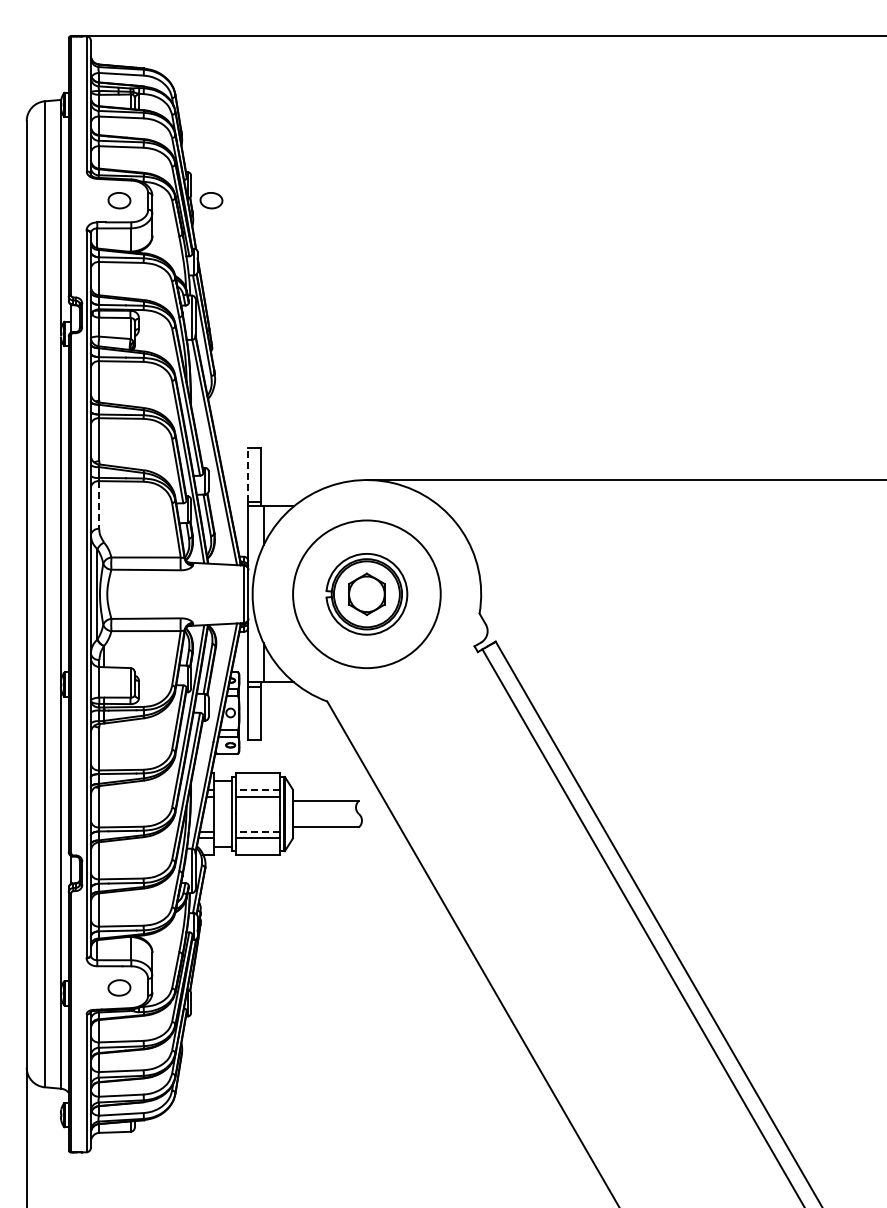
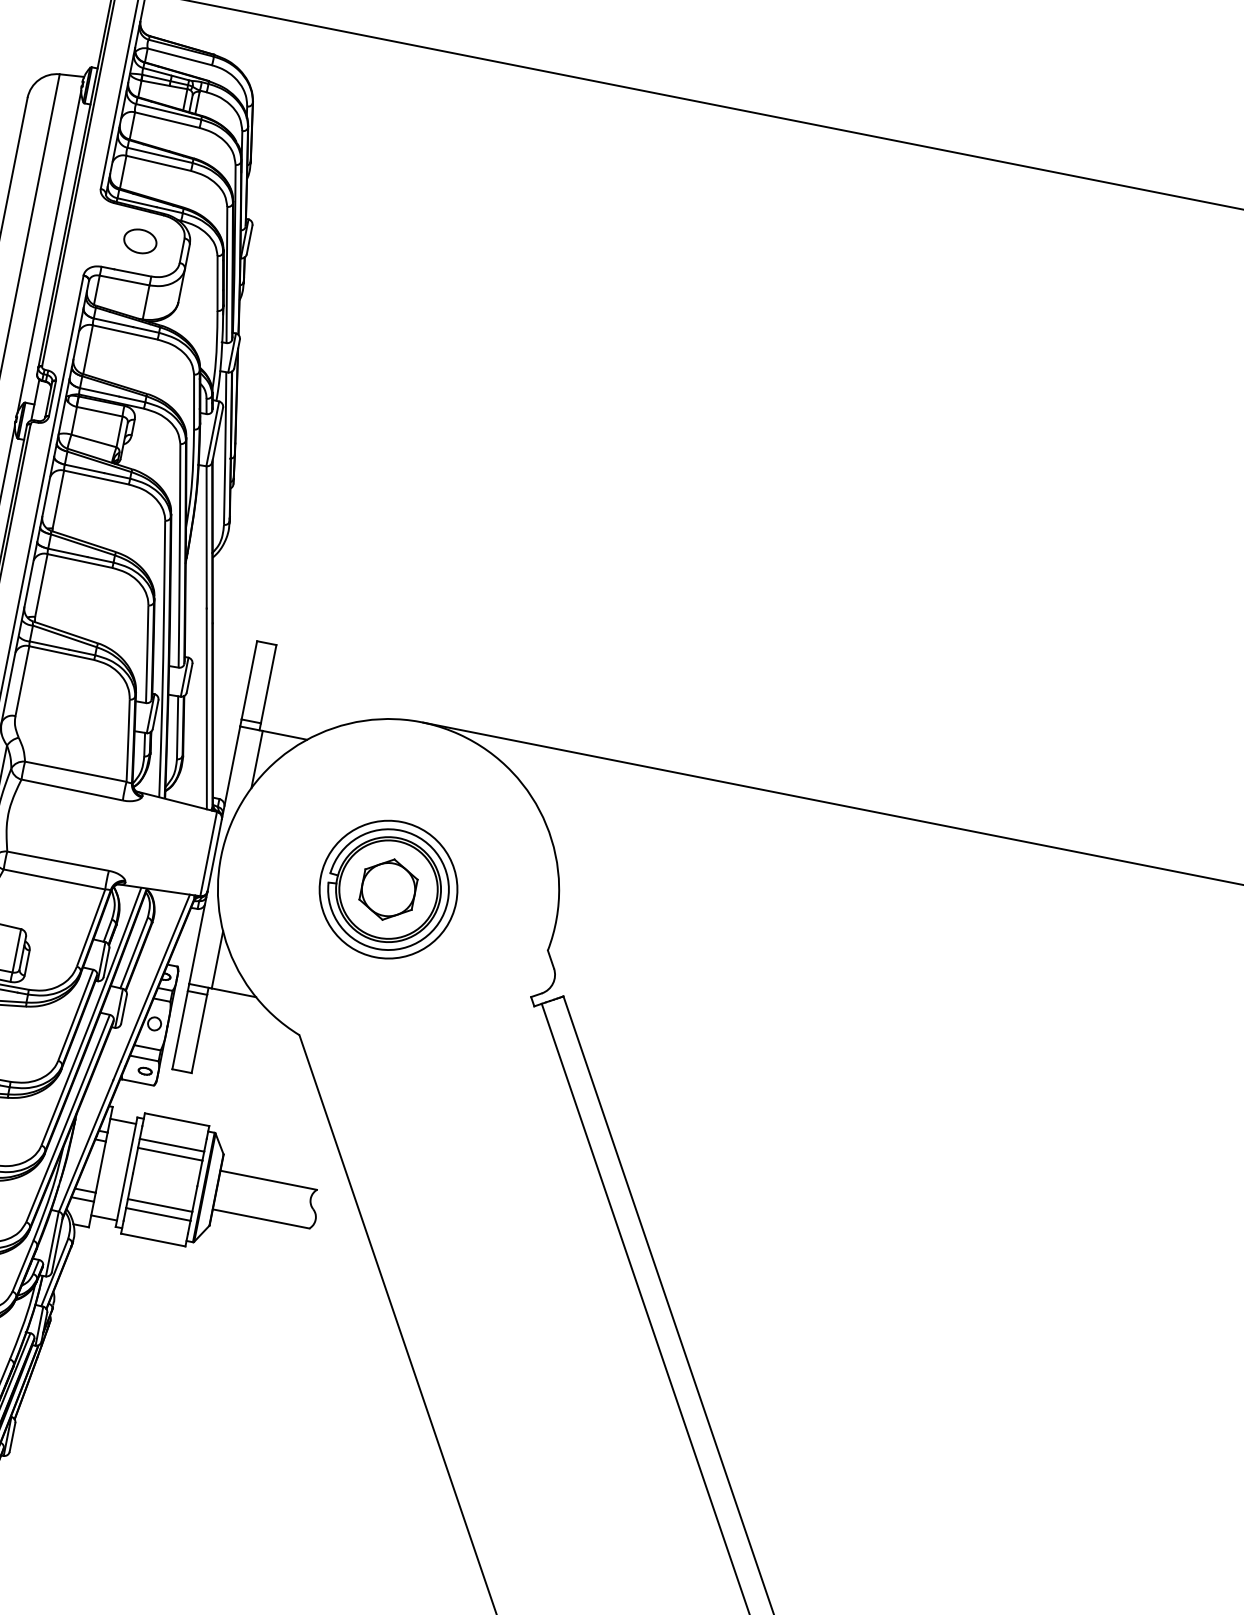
part: (211, 200) -> (275, 267), removed
line: (248, 474) -> (249, 679), dashed -> solid
line: (99, 505) -> (22, 682), dashed -> solid
circle: (366, 594) -> (387, 889), size x0.62
line: (257, 790) -> (171, 1145), dashed -> solid
line: (257, 831) -> (159, 1205), dashed -> solid

